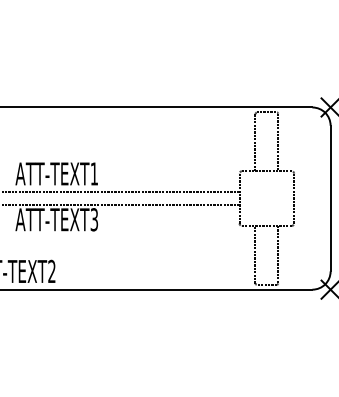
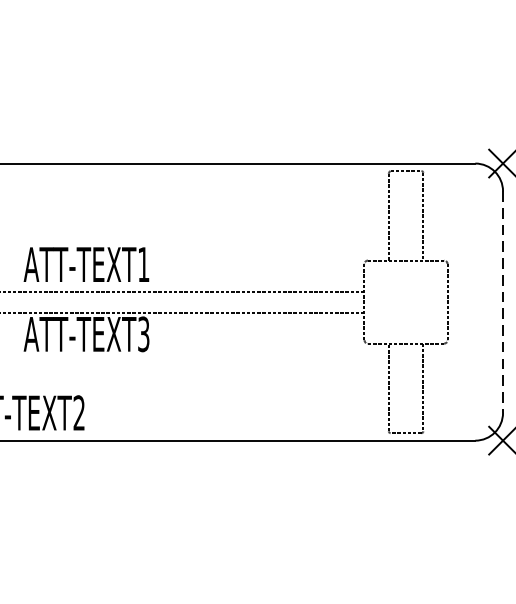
line: (330, 198) -> (502, 302), solid -> dashed

